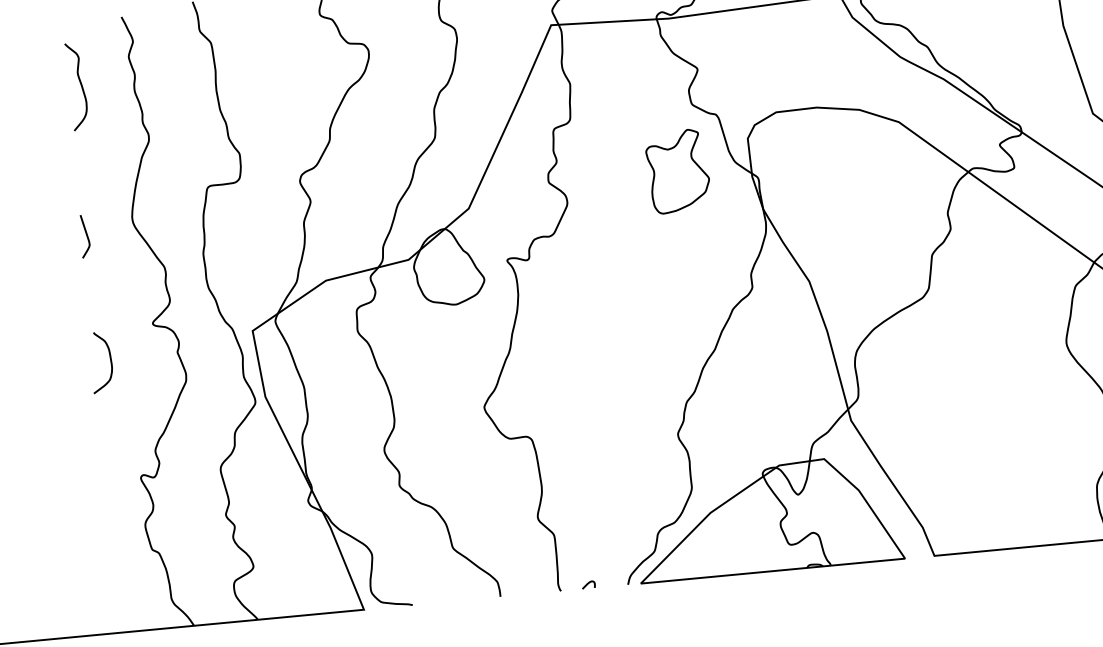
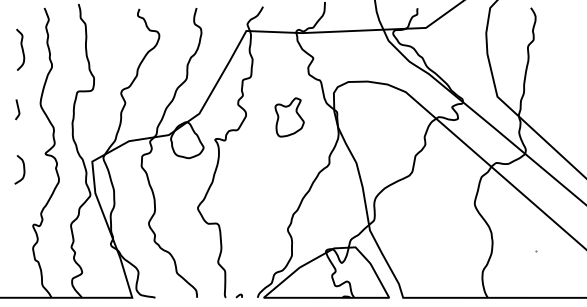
curve: (79, 85) -> (21, 49), moved
part: (677, 171) -> (289, 117), moved

